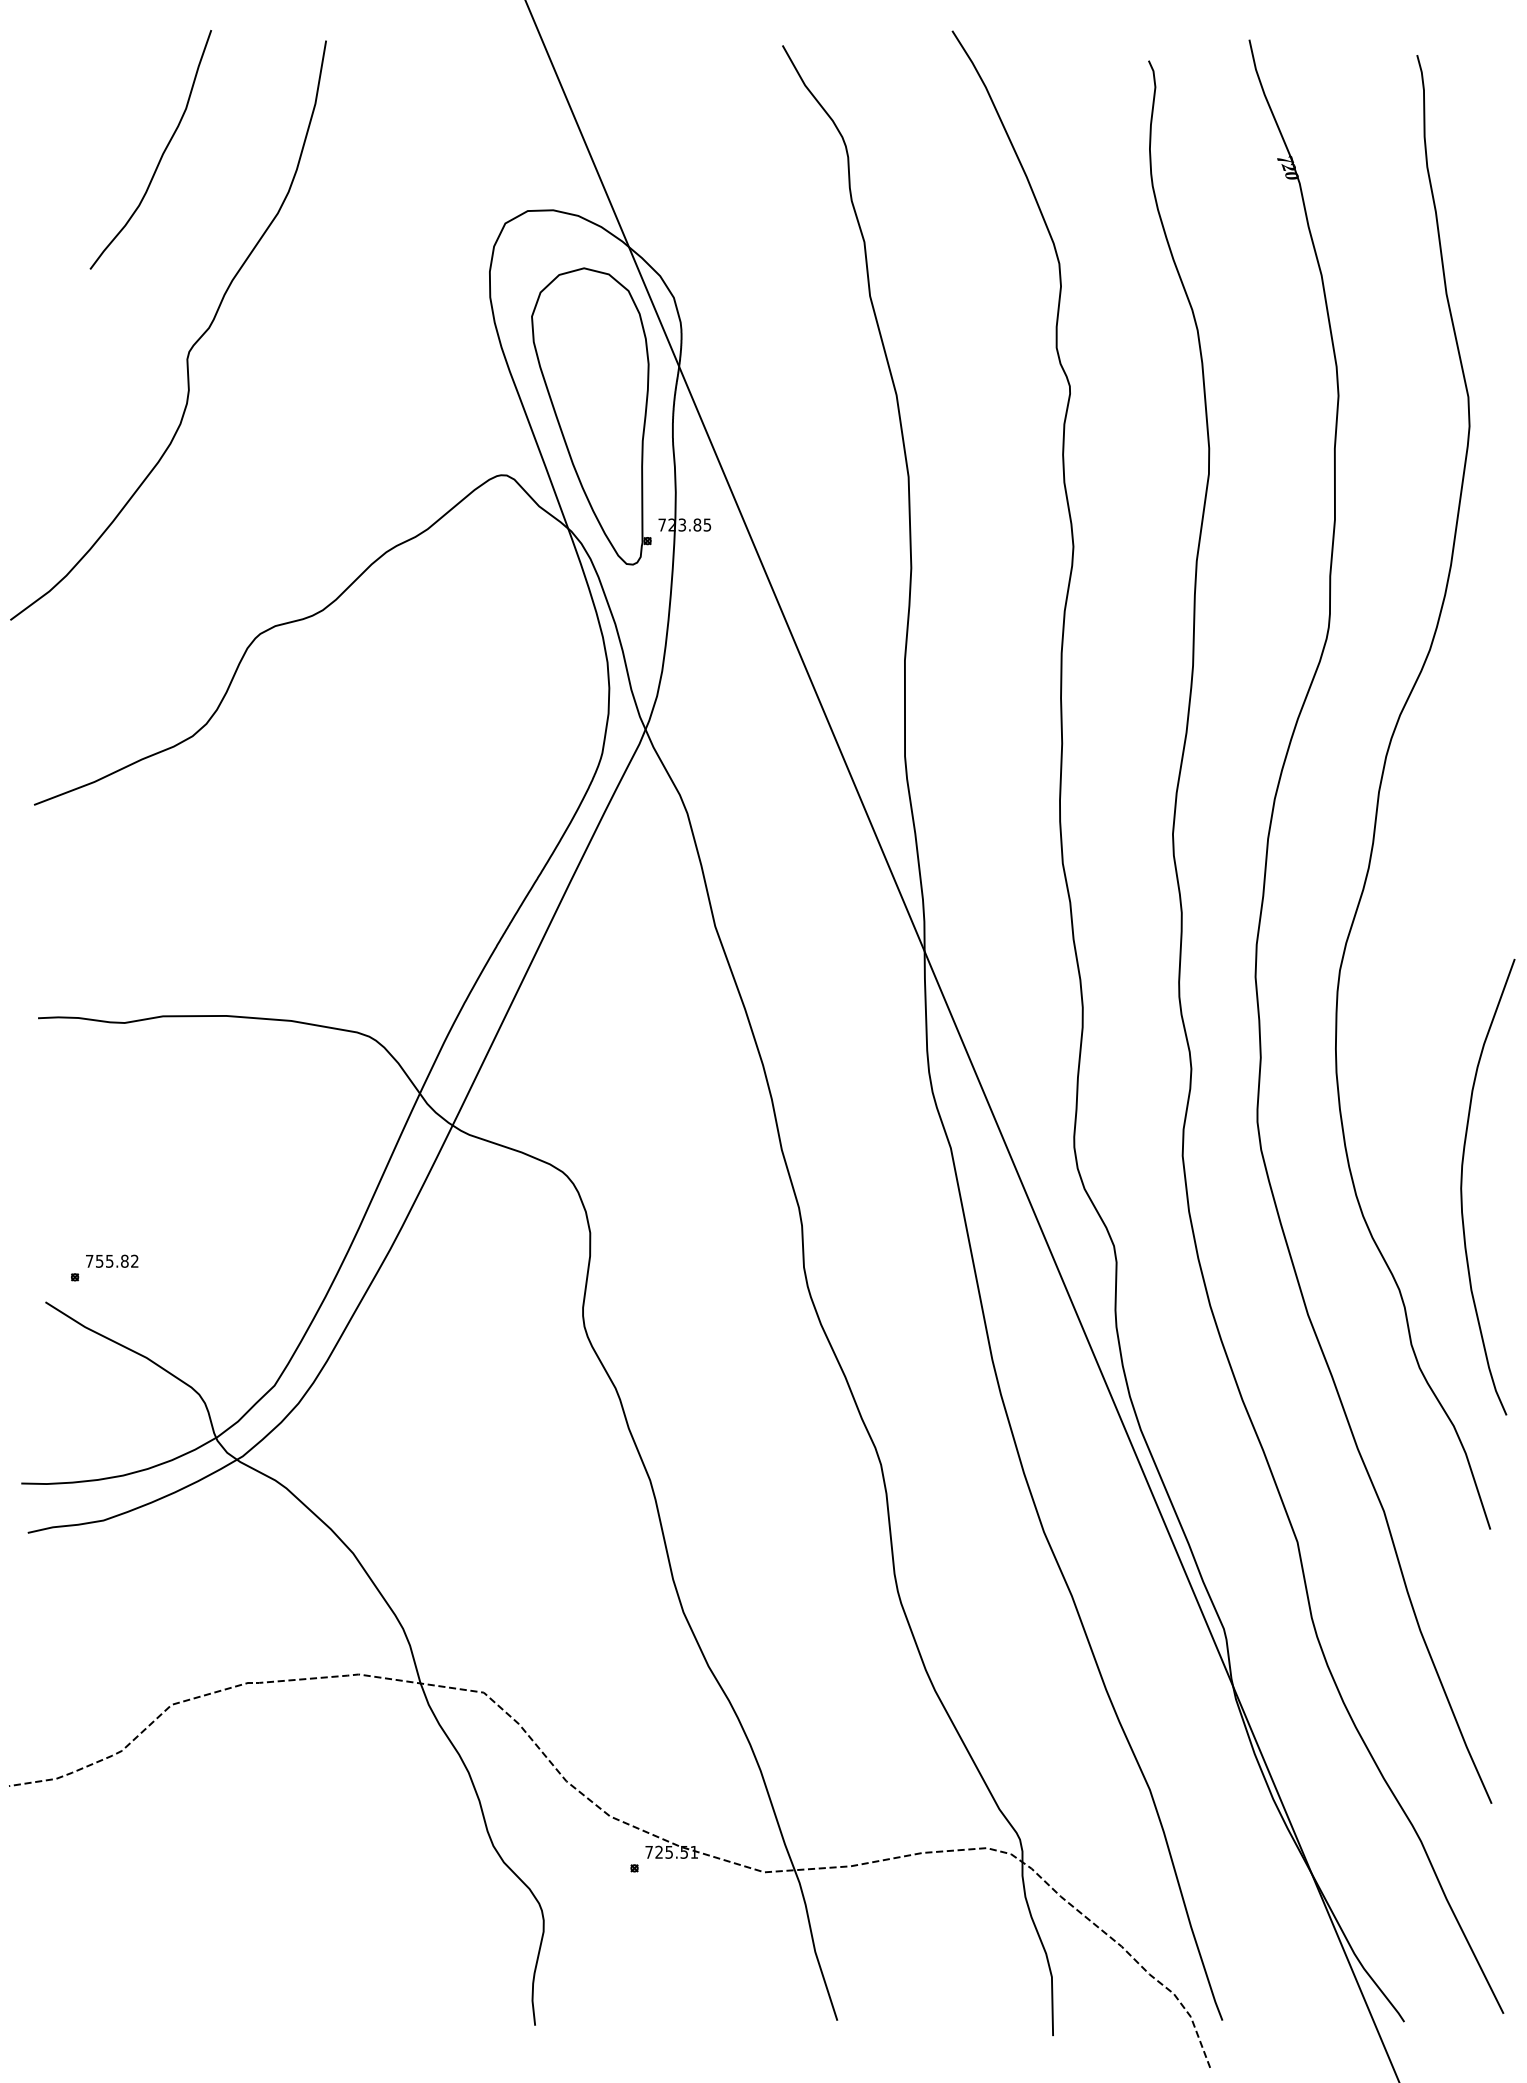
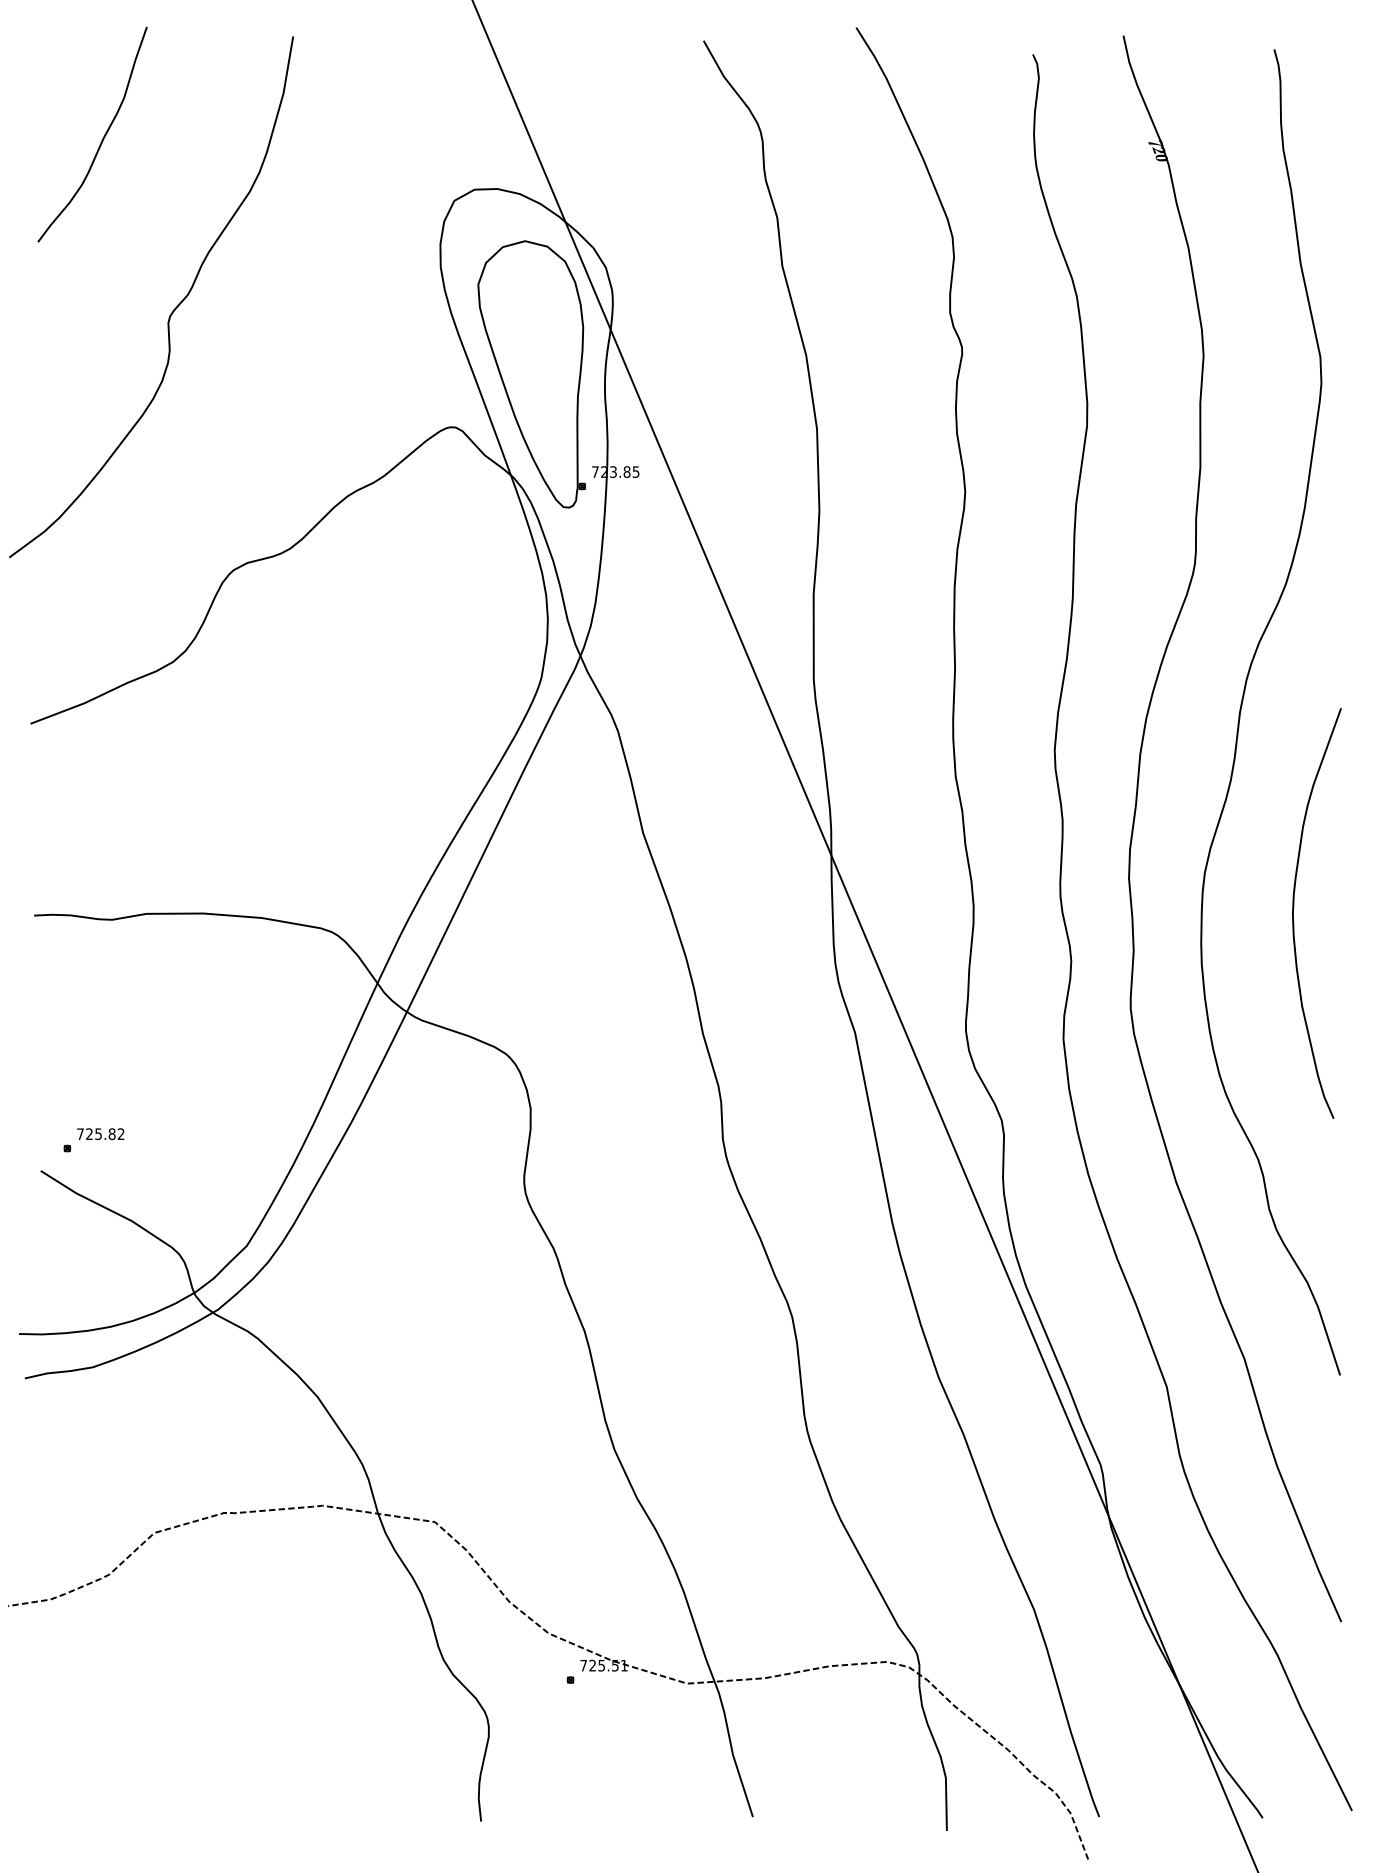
curve: (161, 154) -> (102, 138), moved
curve: (1462, 1181) -> (1294, 908), moved
text: (99, 1261) -> (89, 1134), 755.82 -> 725.82

